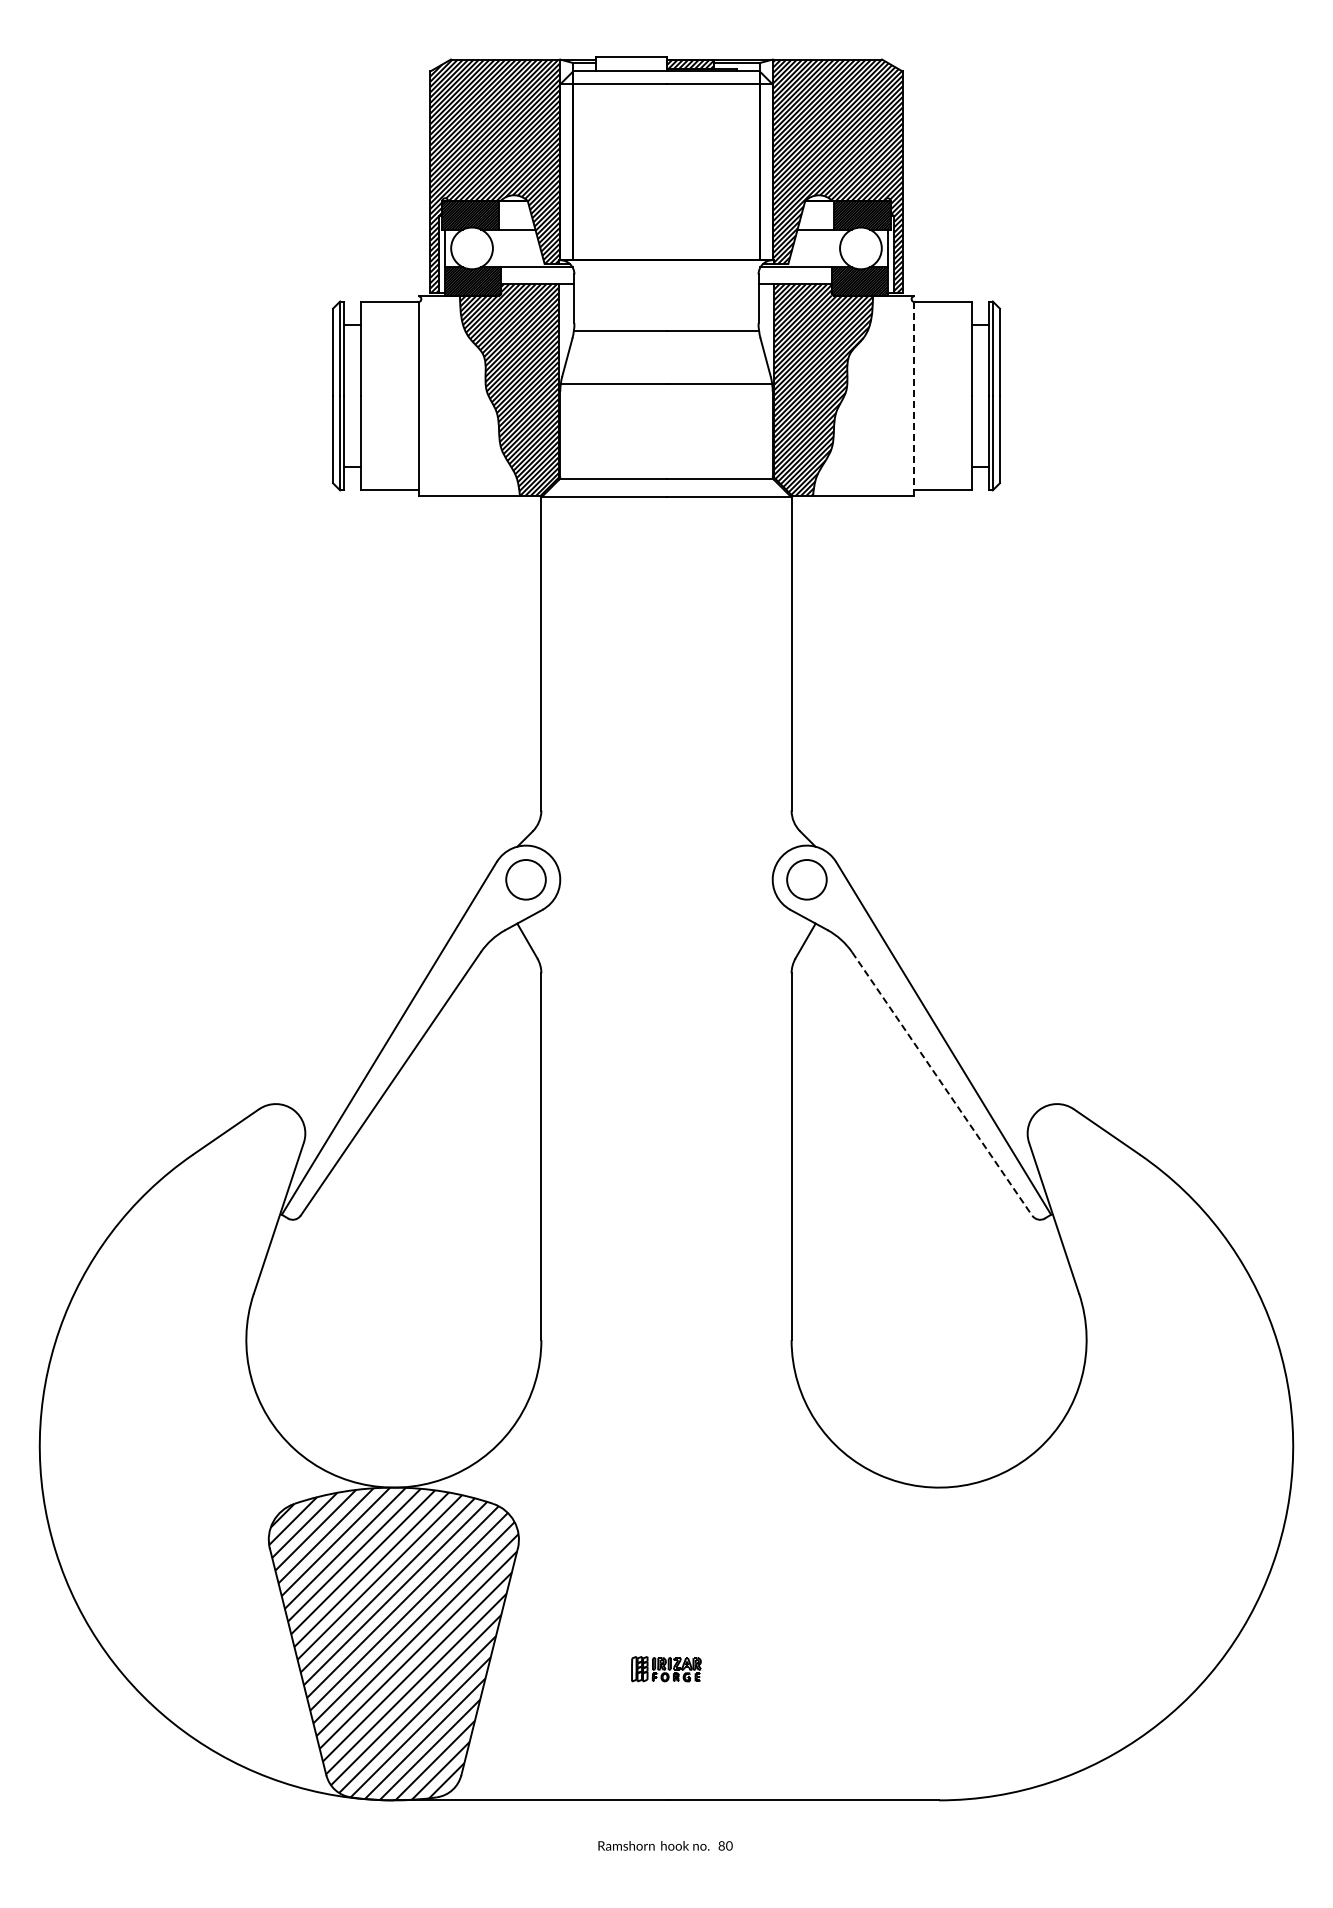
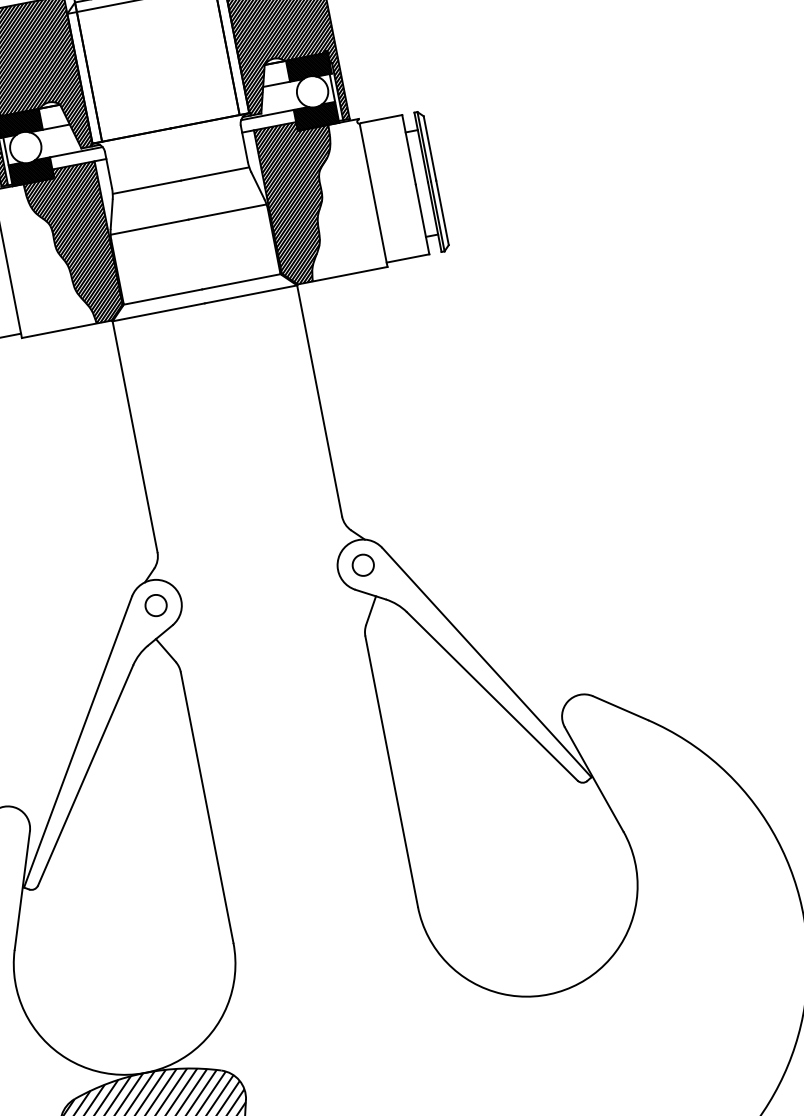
line: (914, 399) -> (373, 195), dashed -> solid
circle: (525, 879) -> (155, 605), size x0.71
circle: (806, 879) -> (362, 565), size x0.71
line: (942, 1084) -> (492, 696), dashed -> solid

